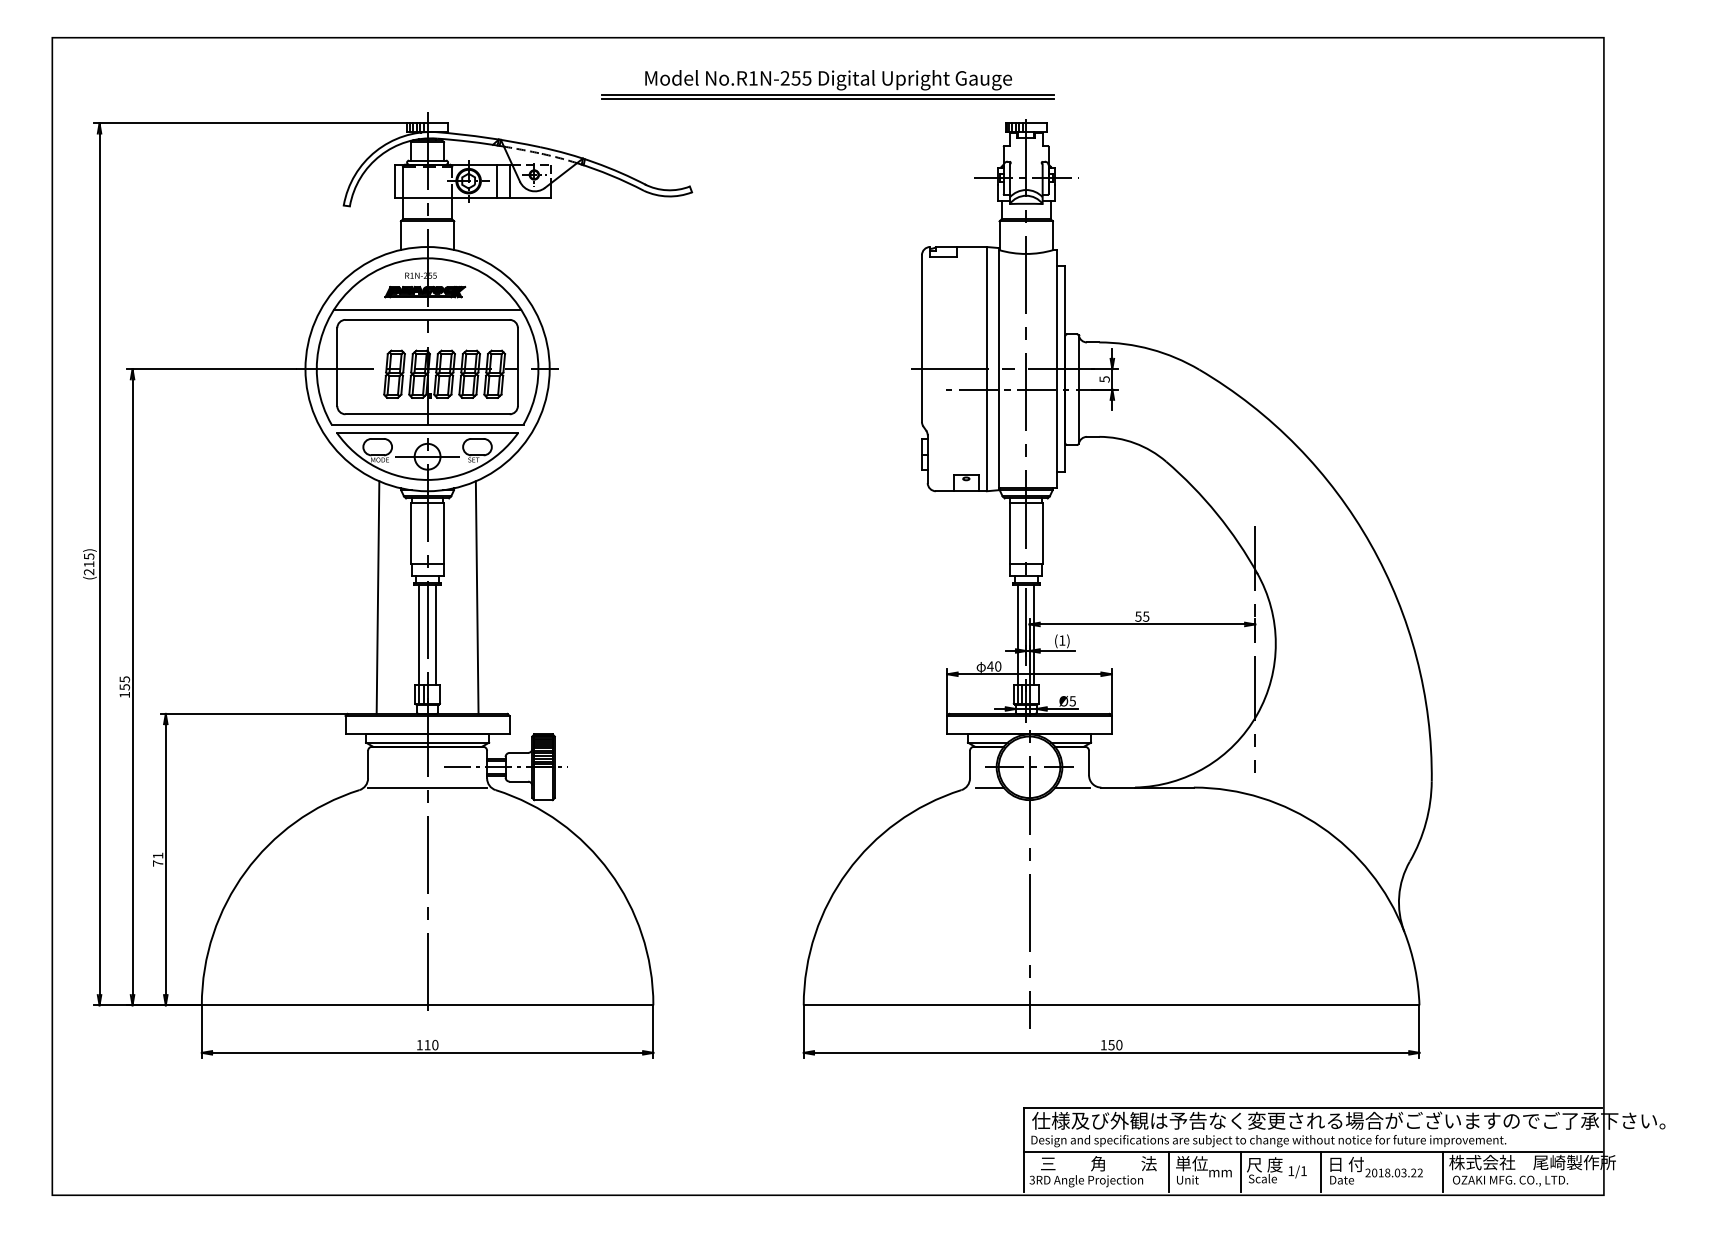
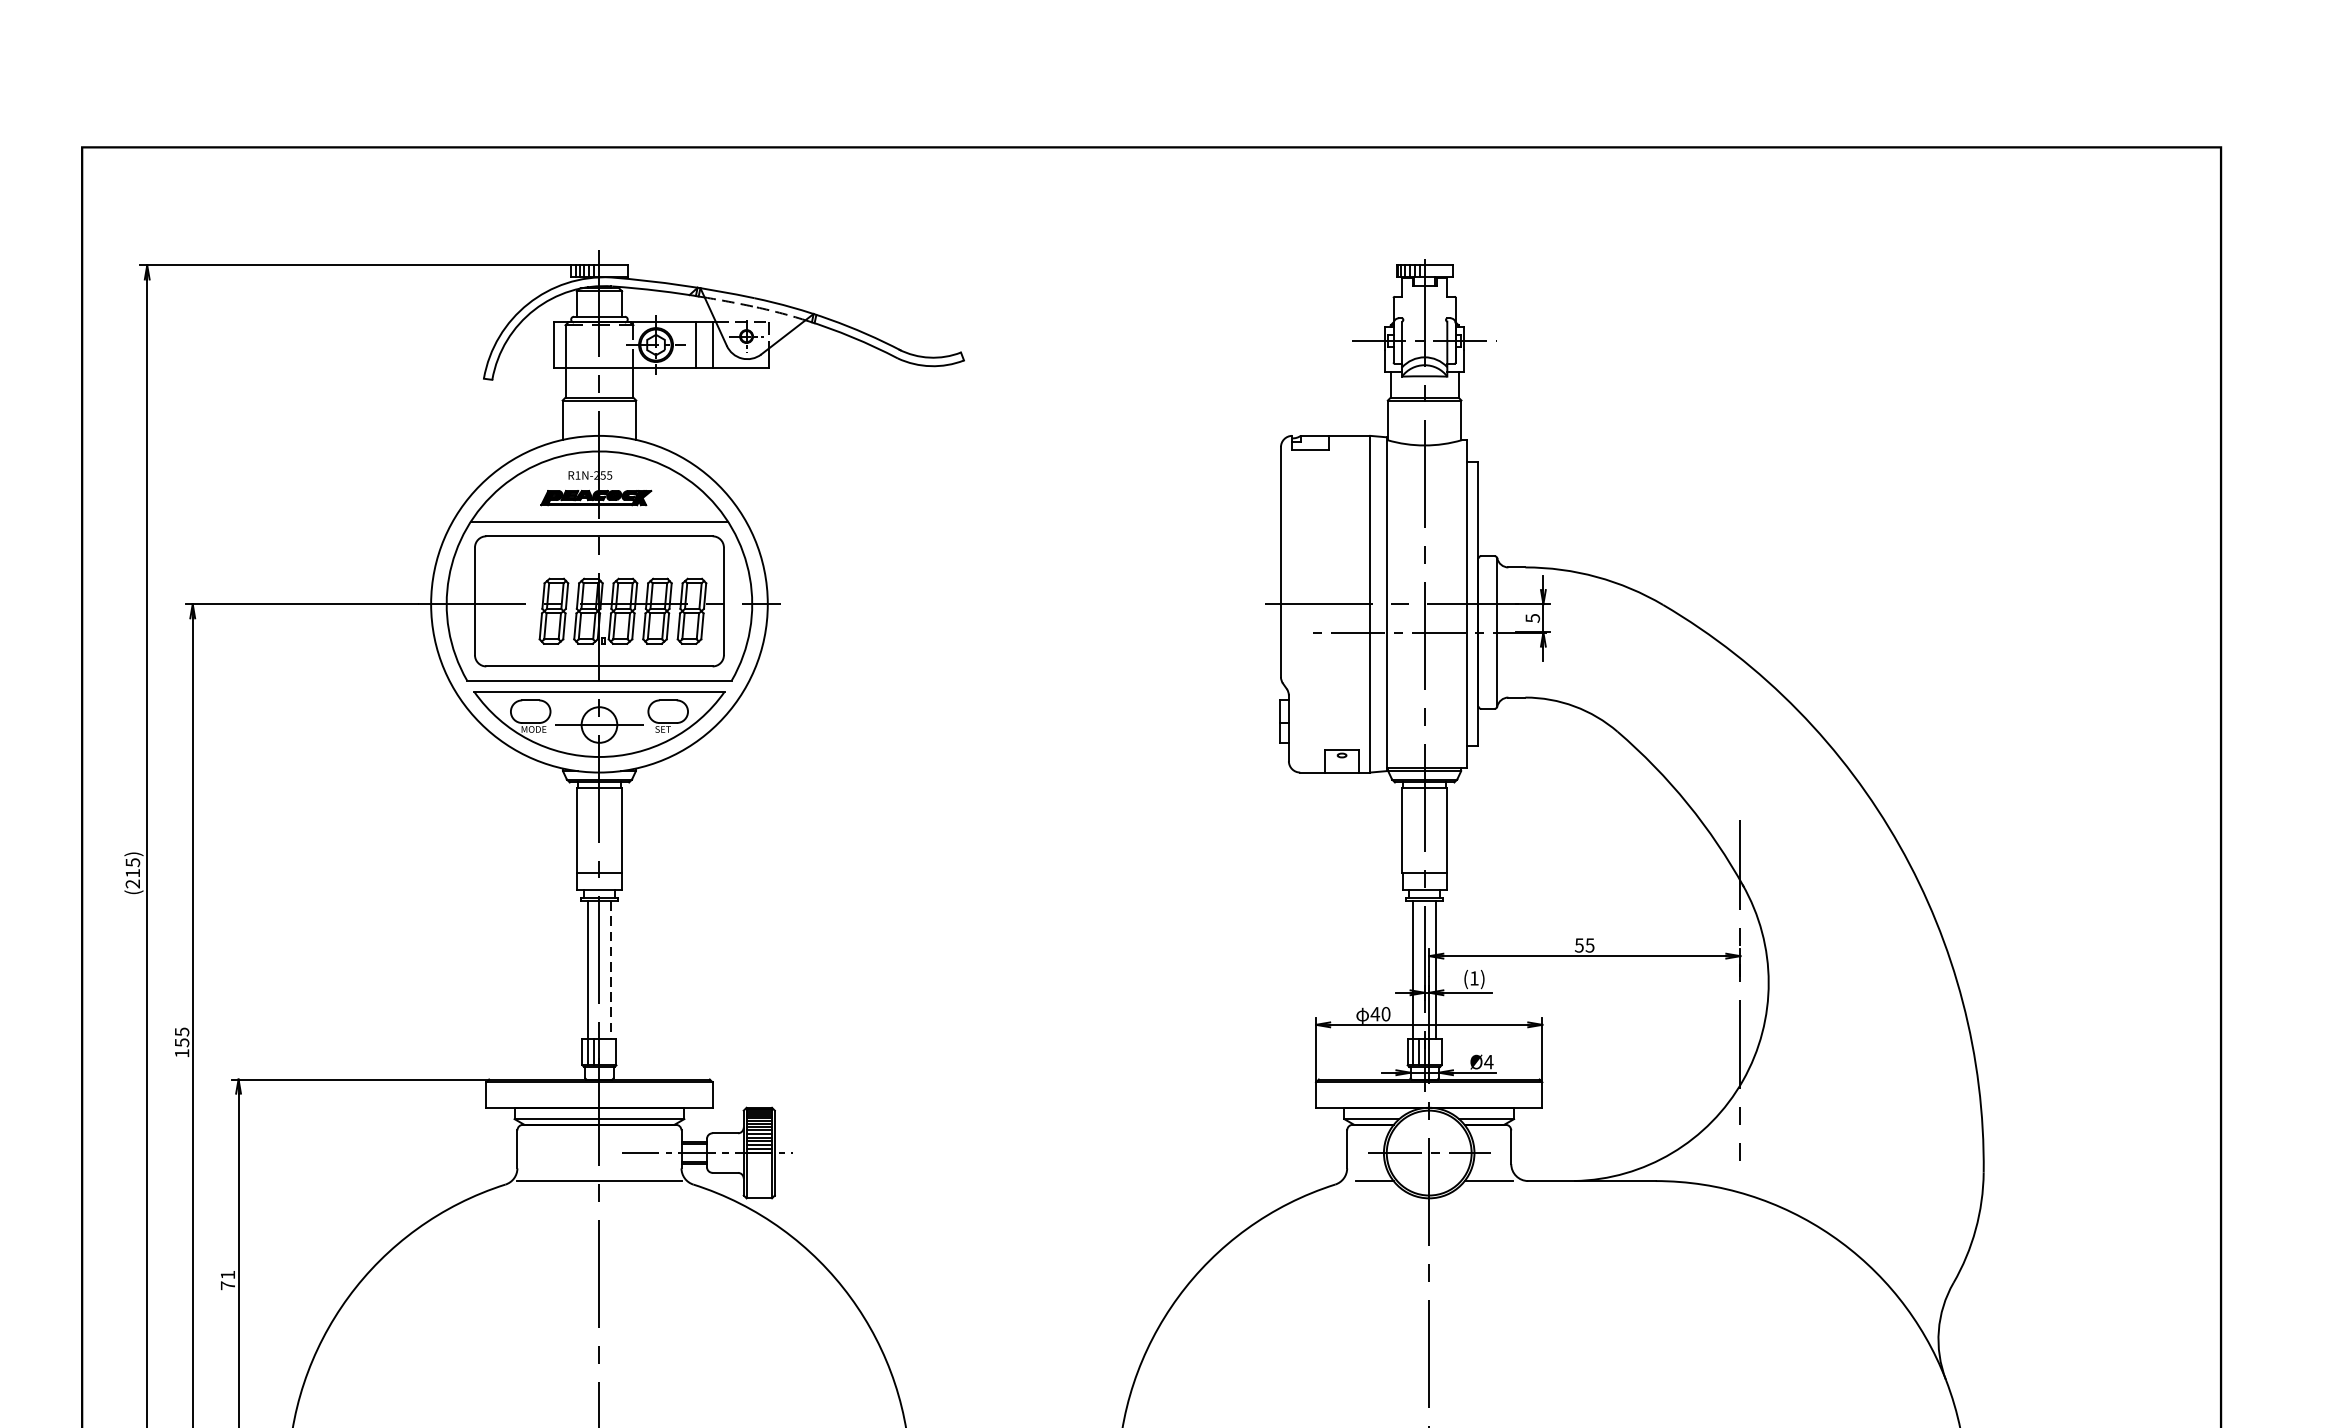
part: (827, 84) -> (1150, 211), removed
line: (377, 597) -> (530, 919), removed
line: (476, 597) -> (666, 919), removed
line: (435, 635) -> (610, 971), solid -> dashed
text: (1072, 701) -> (1488, 1062), Ø5 -> Ø4

